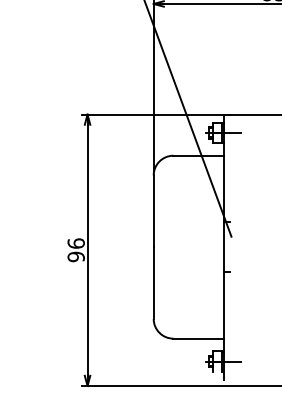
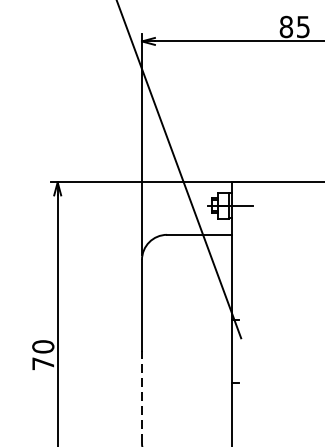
text: (75, 250) -> (42, 355), 96 -> 70
line: (153, 283) -> (141, 397), solid -> dashed

